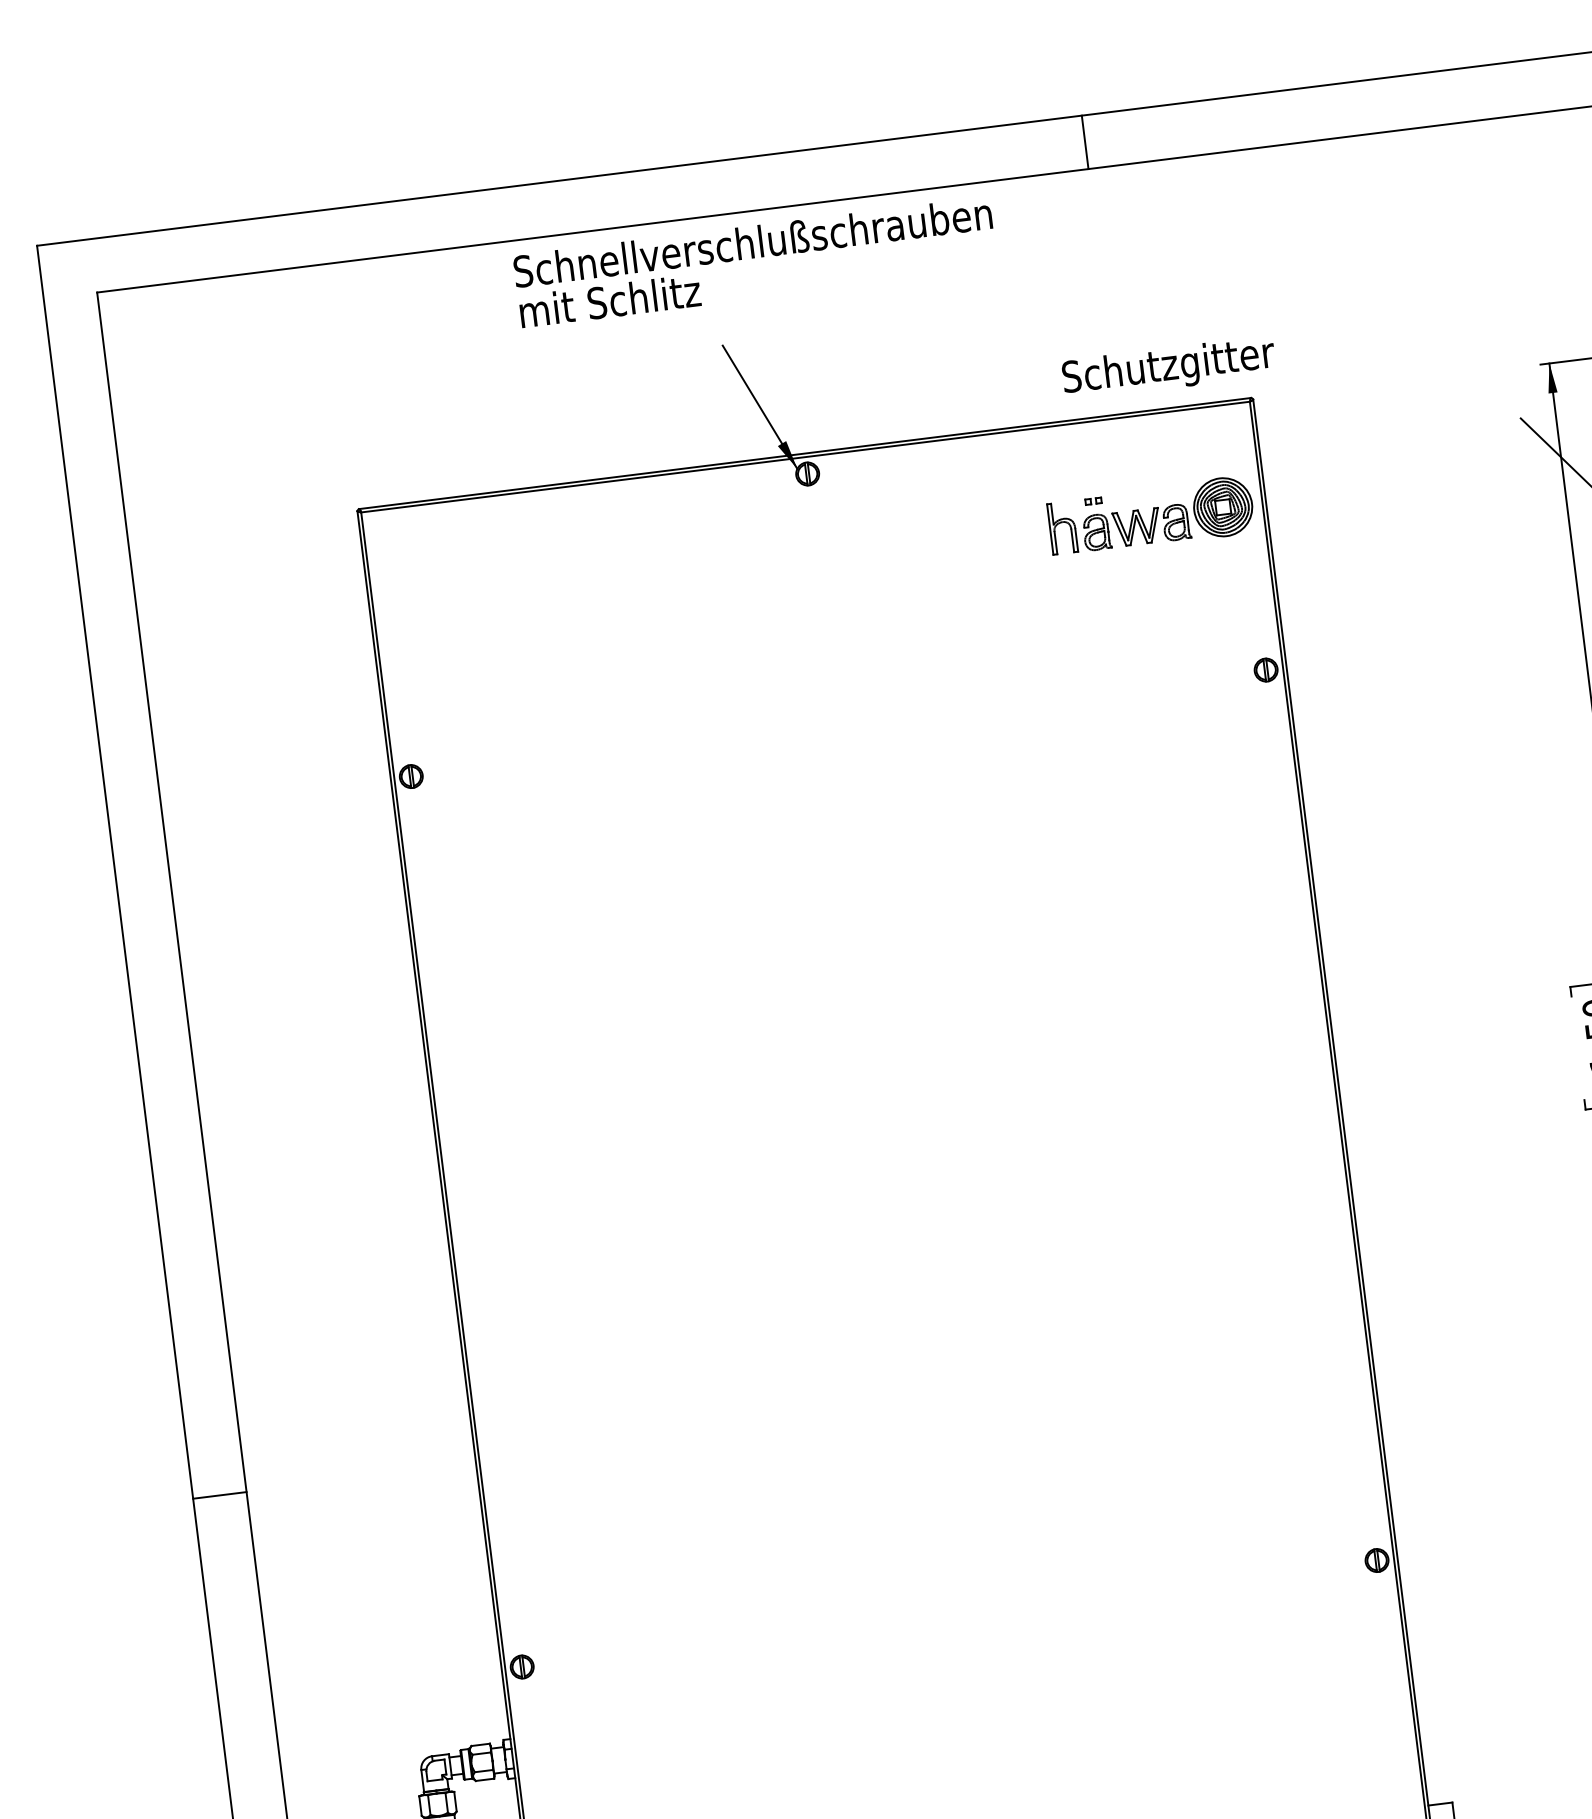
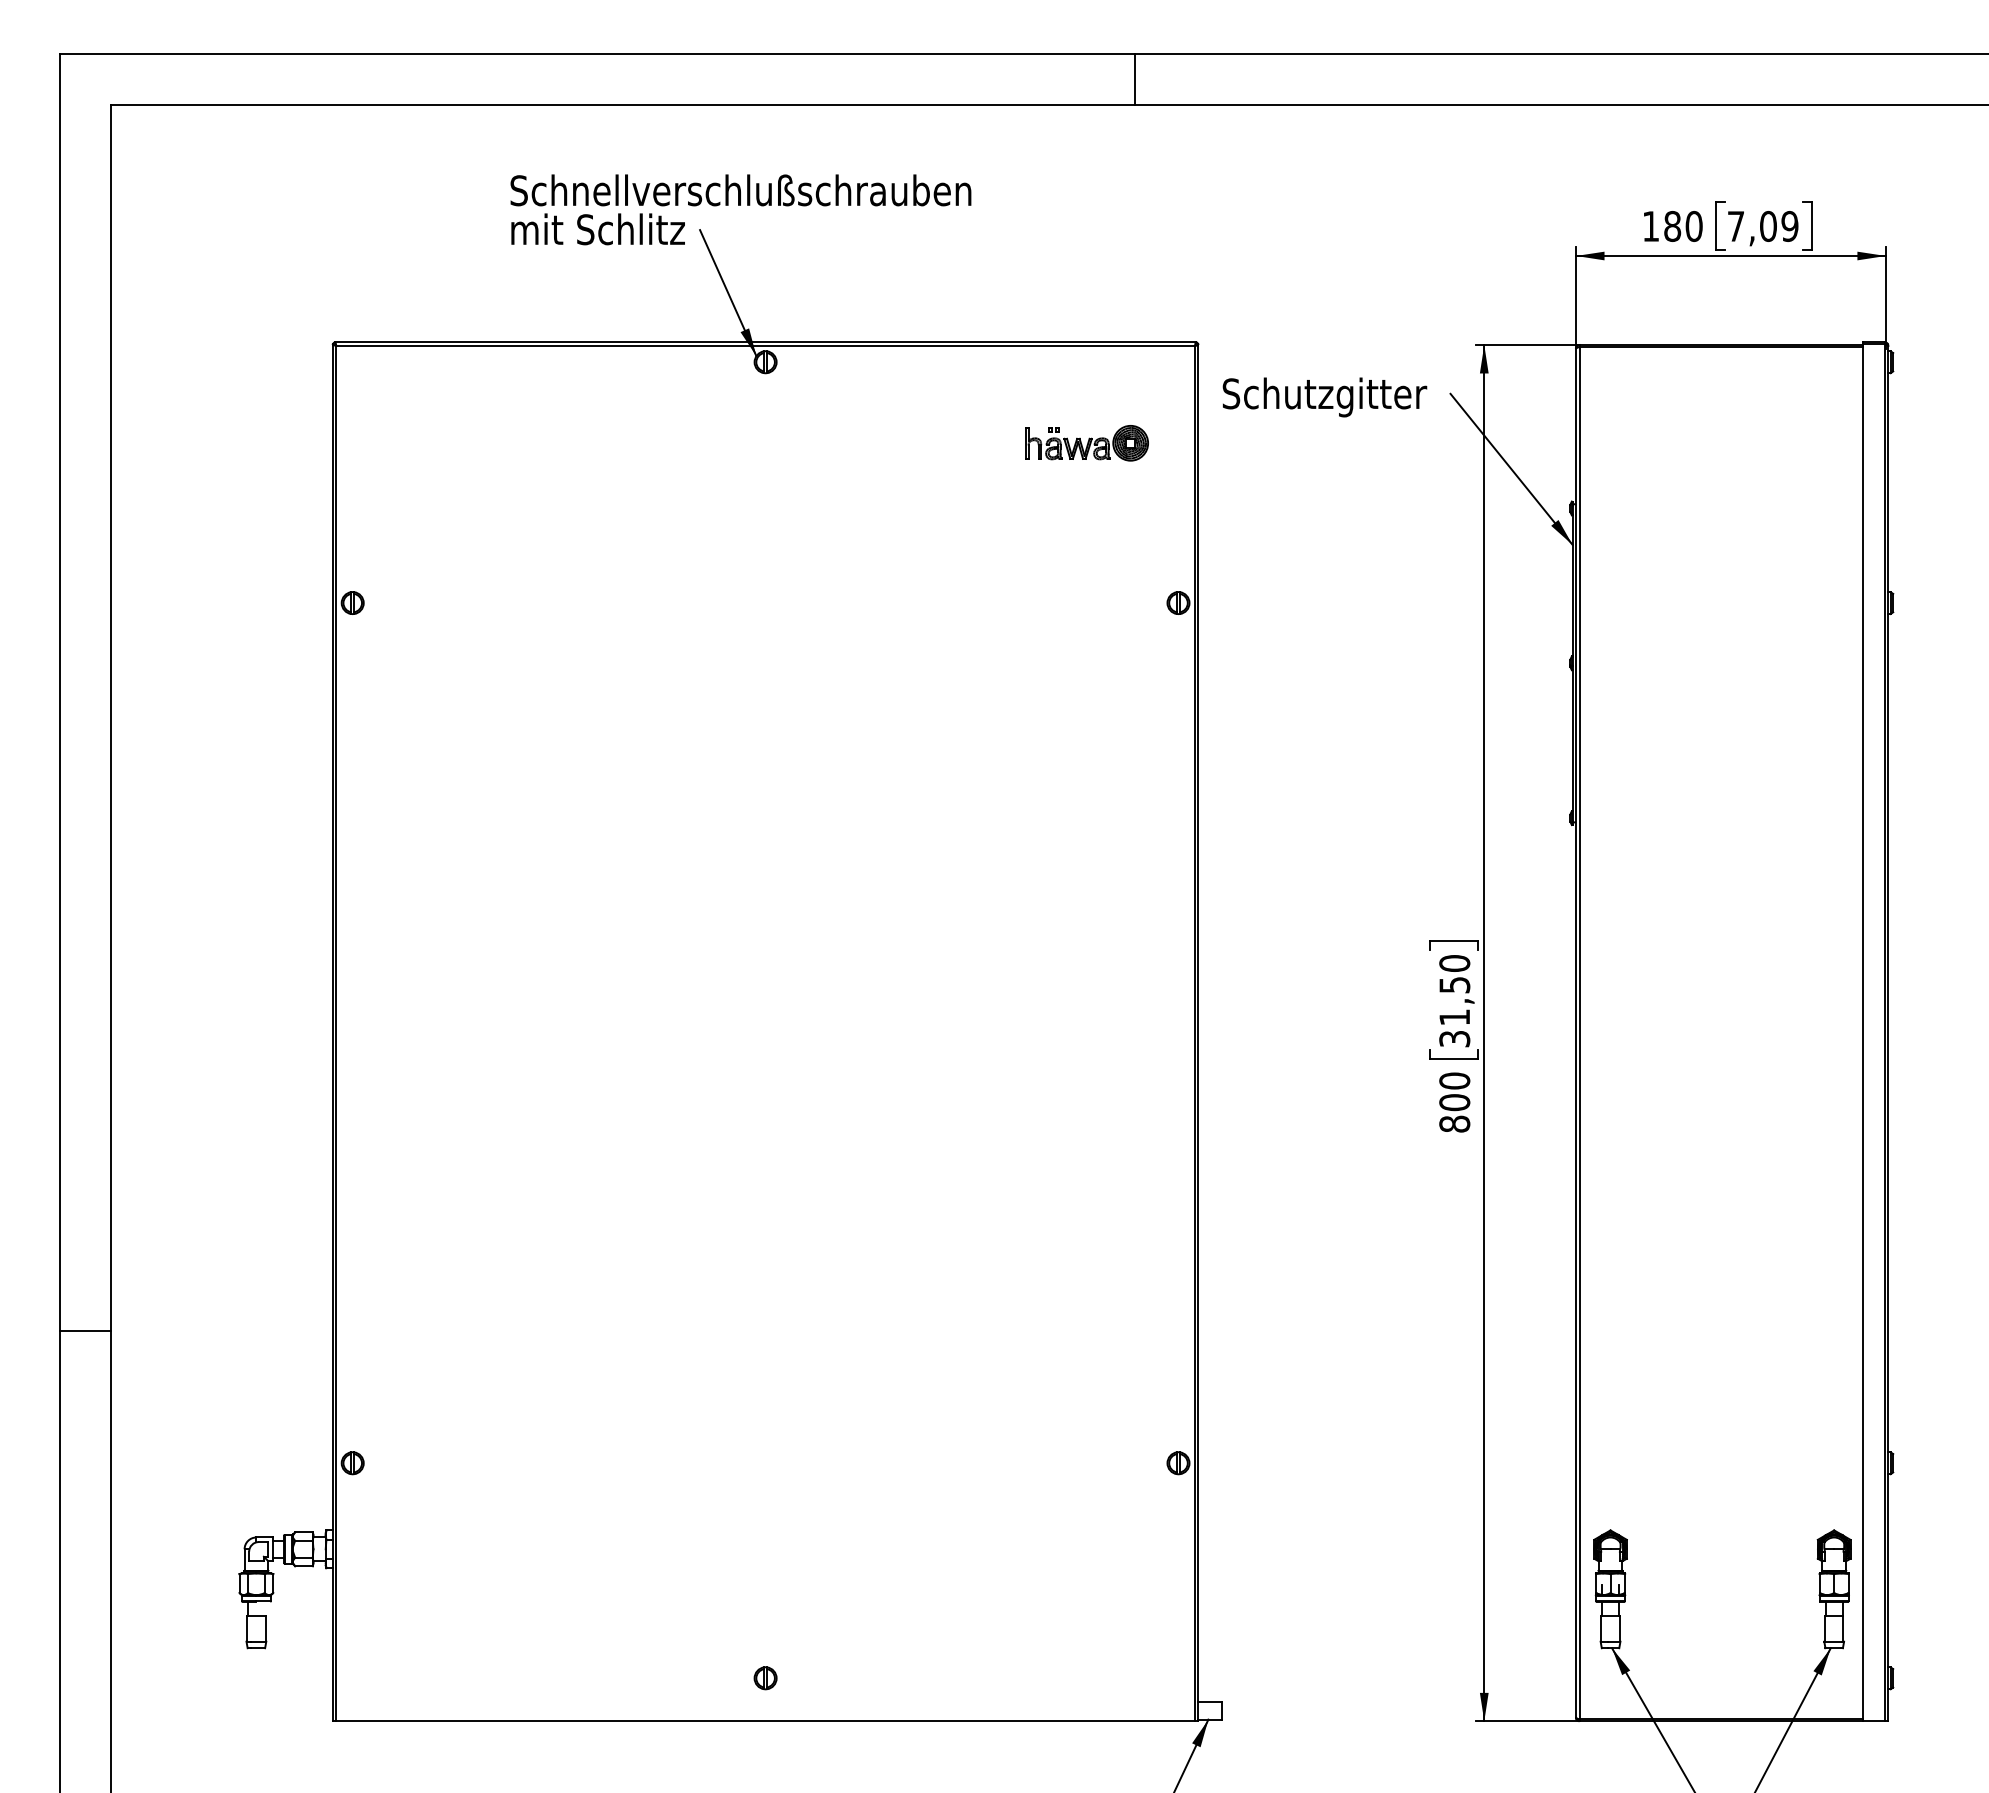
line: (1084, 142) -> (1134, 79), moved
text: (754, 262) -> (740, 209), moved
text: (1168, 368) -> (1324, 397), moved
part: (1150, 516) -> (1086, 443), size x0.62
line: (219, 1495) -> (85, 1331), moved

